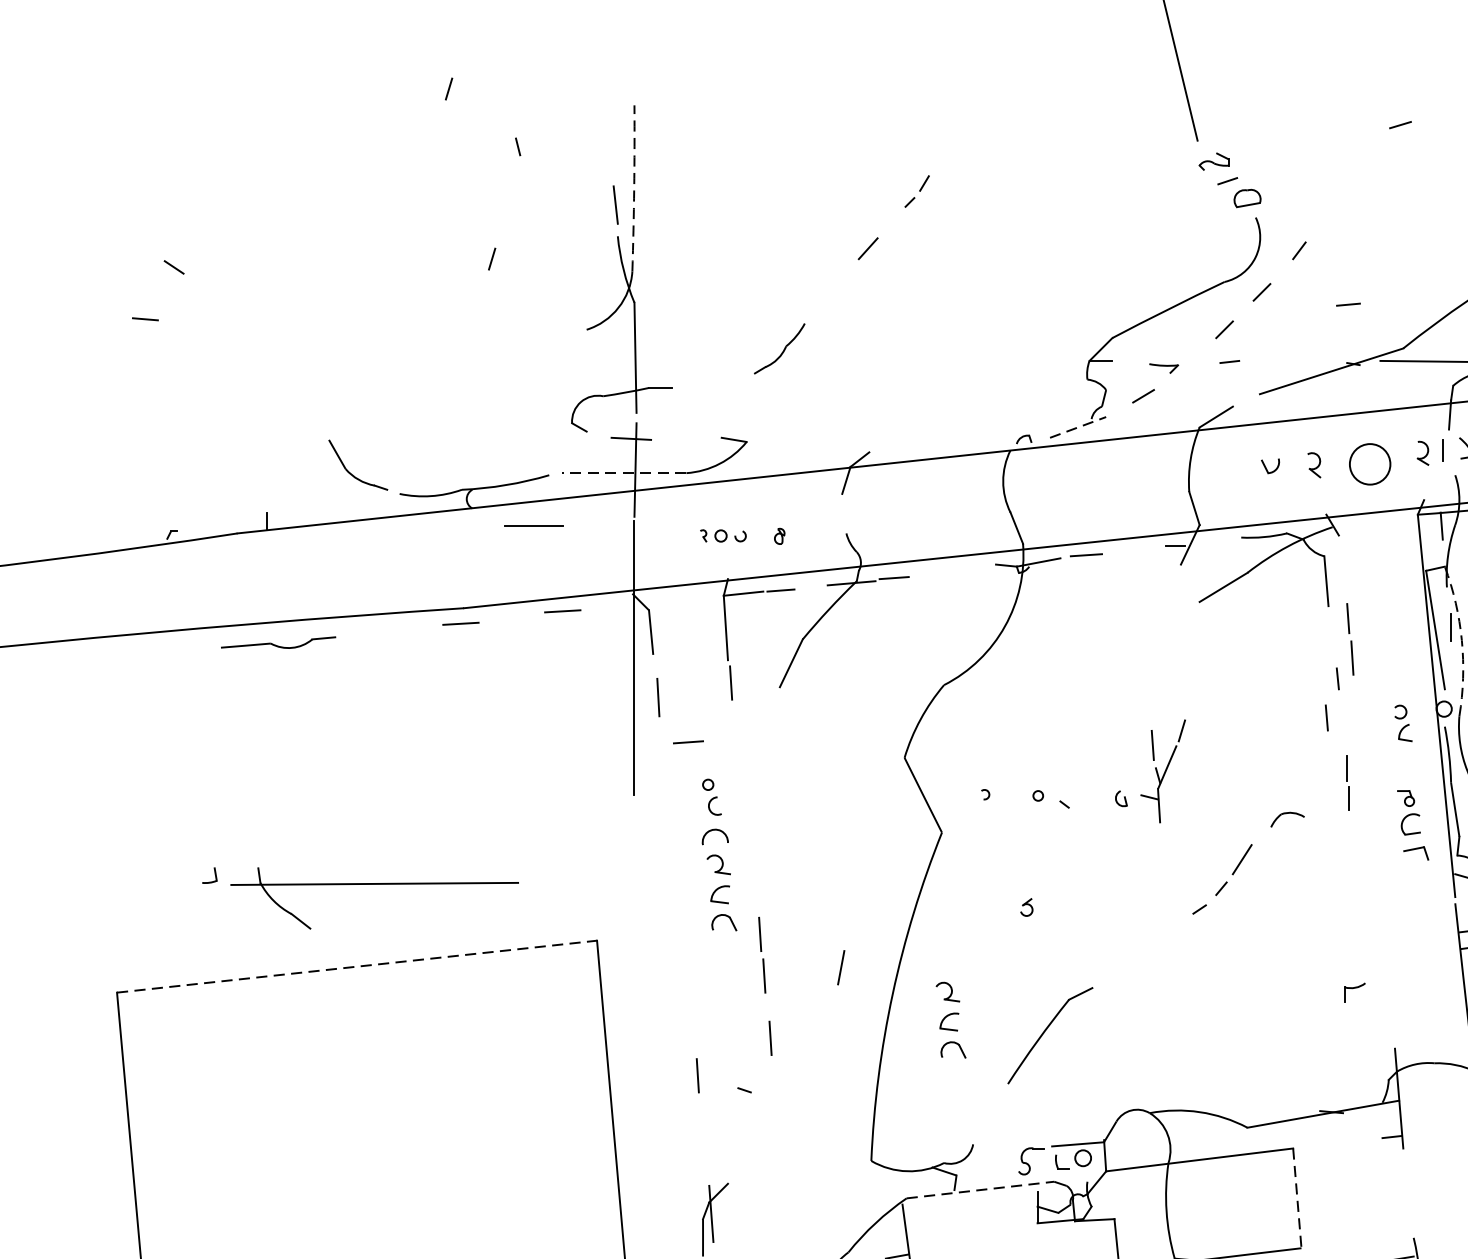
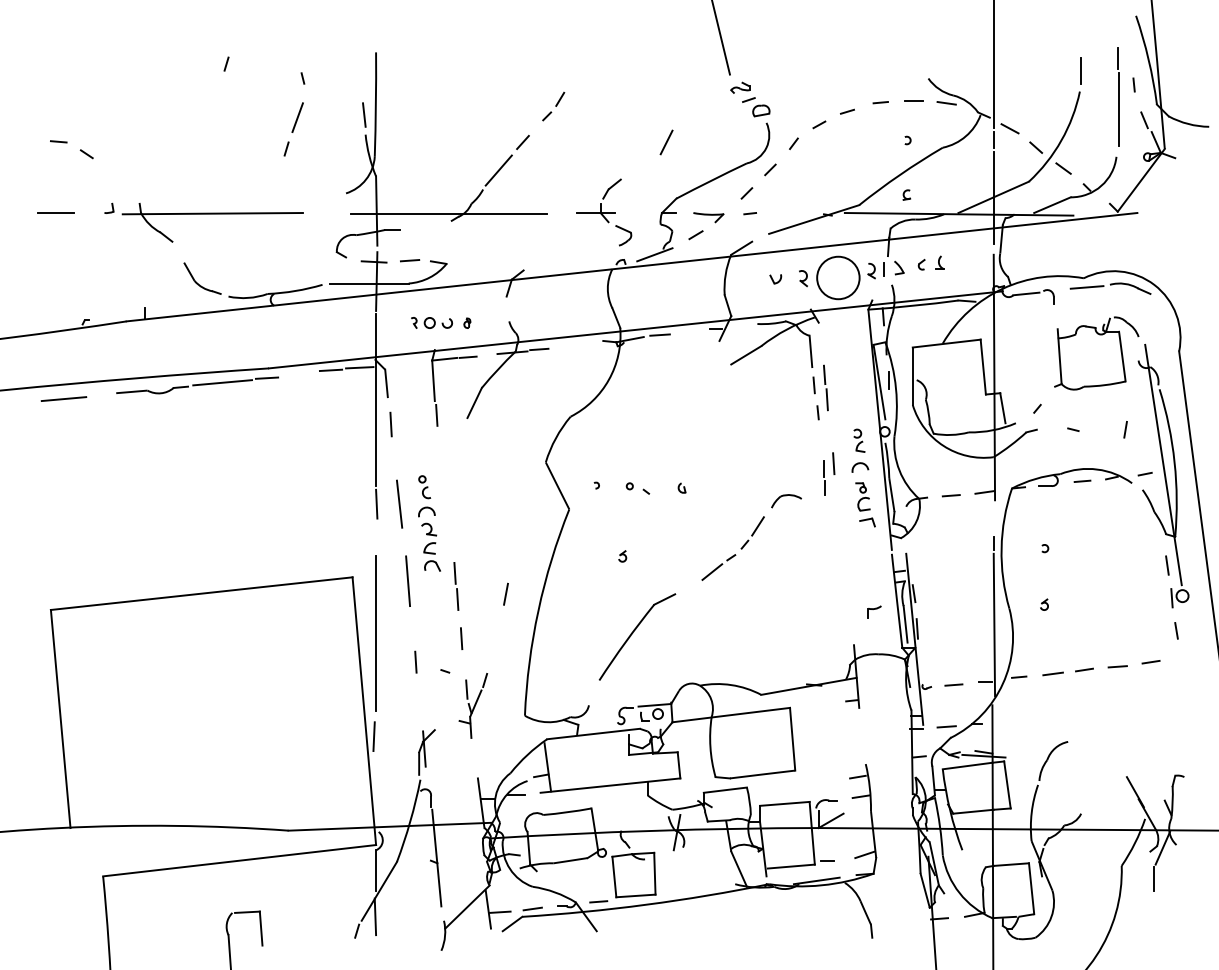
line: (448, 88) -> (226, 63), moved
line: (1400, 124) -> (847, 111), moved
arc: (633, 188) -> (375, 104), dashed -> solid
part: (916, 191) -> (553, 106), size x1.43
line: (509, 208) -> (297, 117), added
line: (1340, 220) -> (819, 124), added
line: (1096, 248) -> (666, 142), added
line: (829, 293) -> (498, 170), added
line: (1348, 304) -> (880, 102), moved
line: (145, 318) -> (58, 141), moved
part: (997, 360) -> (604, 212), added
line: (751, 363) -> (449, 214), added
part: (1163, 368) -> (708, 217), size x1.67
line: (1077, 426) -> (654, 254), dashed -> solid
circle: (1370, 463) -> (838, 277), size x1.67
line: (623, 473) -> (369, 283), dashed -> solid
line: (533, 525) -> (55, 212), moved
part: (722, 535) -> (431, 322), size x1.43
line: (608, 606) -> (359, 367), added
line: (390, 630) -> (222, 382), added
arc: (1462, 640) -> (896, 388), dashed -> solid
line: (137, 657) -> (63, 399), added
line: (1325, 718) -> (813, 385), moved
line: (689, 742) -> (410, 260), moved
line: (1362, 759) -> (833, 463), added
arc: (1405, 761) -> (860, 464), added
part: (1163, 770) -> (473, 705), moved
part: (1287, 820) -> (786, 501), size x1.43
line: (635, 823) -> (376, 503), added
line: (671, 823) -> (399, 503), added
part: (359, 885) -> (203, 214), moved
line: (1169, 931) -> (712, 571), added
line: (686, 947) -> (408, 581), added
line: (356, 966) -> (201, 593), dashed -> solid
part: (1354, 991) -> (874, 611), moved
part: (950, 1018) -> (574, 626), removed
line: (635, 1030) -> (376, 633), added
part: (1050, 1034) -> (637, 636), size x1.43
line: (980, 1190) -> (593, 734), dashed -> solid
line: (630, 1193) -> (373, 736), added
line: (1297, 1198) -> (792, 739), dashed -> solid

